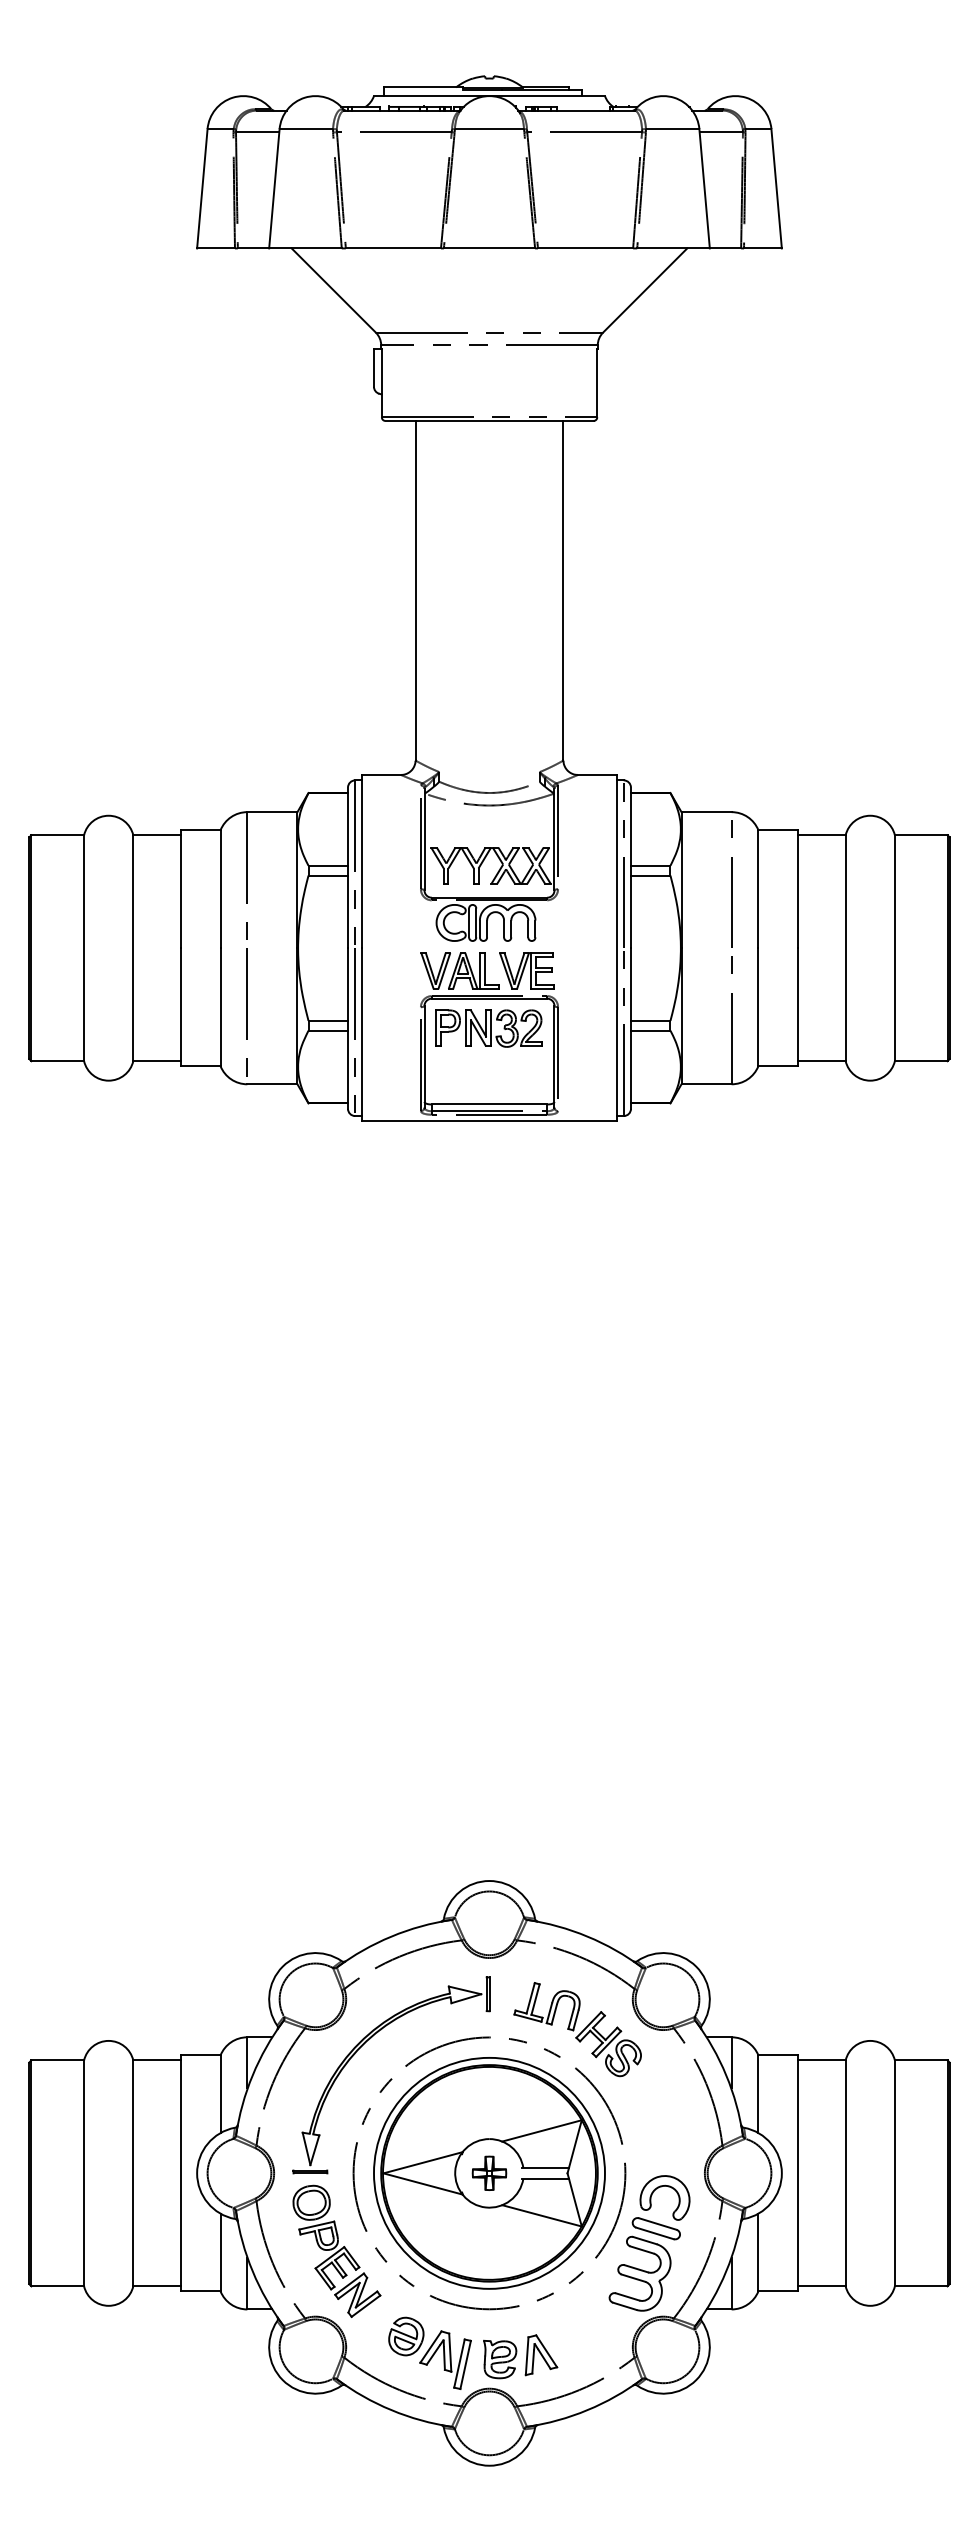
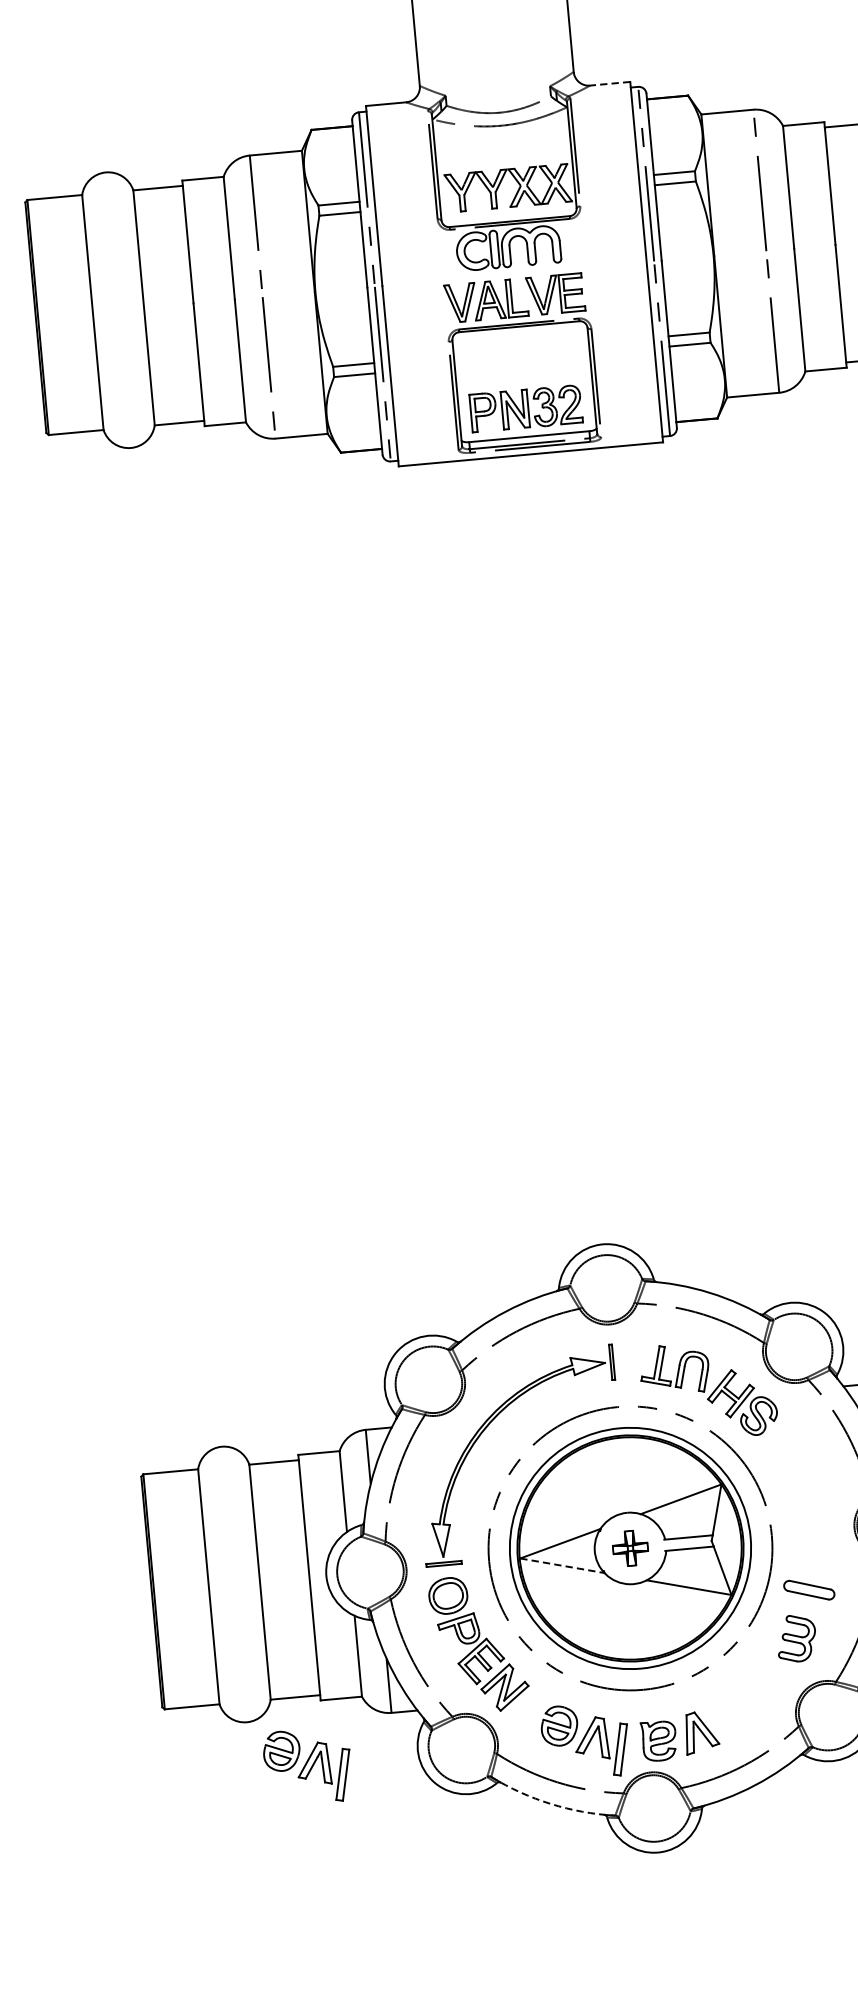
line: (596, 774) -> (609, 83), solid -> dashed
part: (488, 1028) -> (525, 408), moved
line: (423, 2183) -> (562, 1565), solid -> dashed
part: (661, 2187) -> (810, 1546), removed
part: (639, 2273) -> (796, 1638), size x0.6
part: (162, 2352) -> (307, 1765), added
arc: (391, 2410) -> (551, 1804), solid -> dashed

